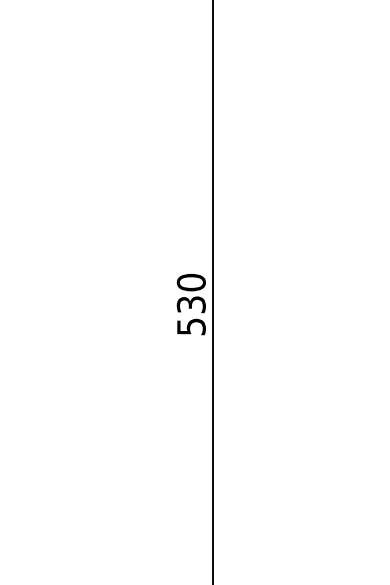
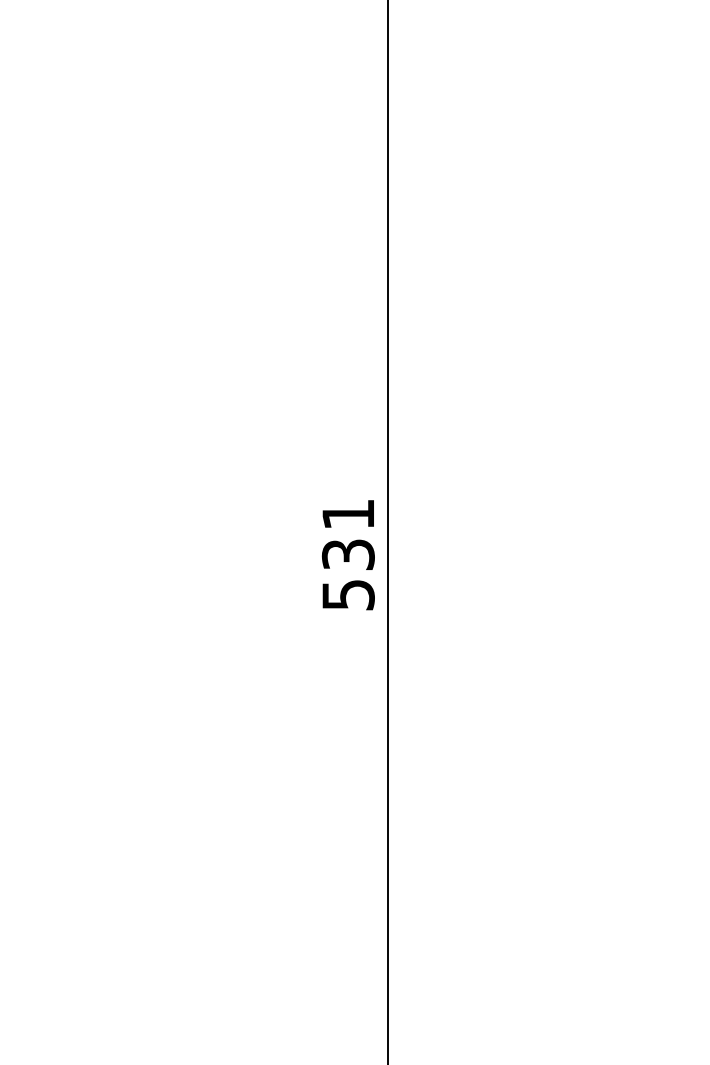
text: (190, 282) -> (346, 514), 530 -> 531

